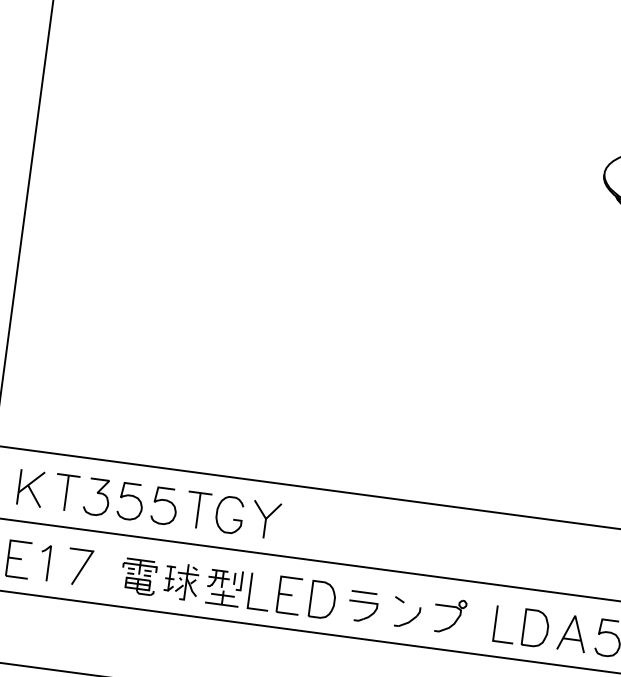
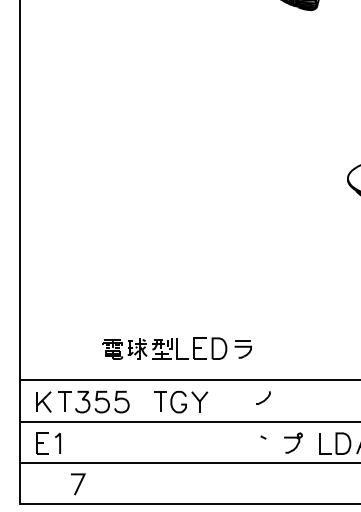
part: (234, 514) -> (181, 401), moved
line: (80, 567) -> (78, 484), moved
part: (248, 589) -> (176, 348), moved
part: (408, 616) -> (263, 397), moved

